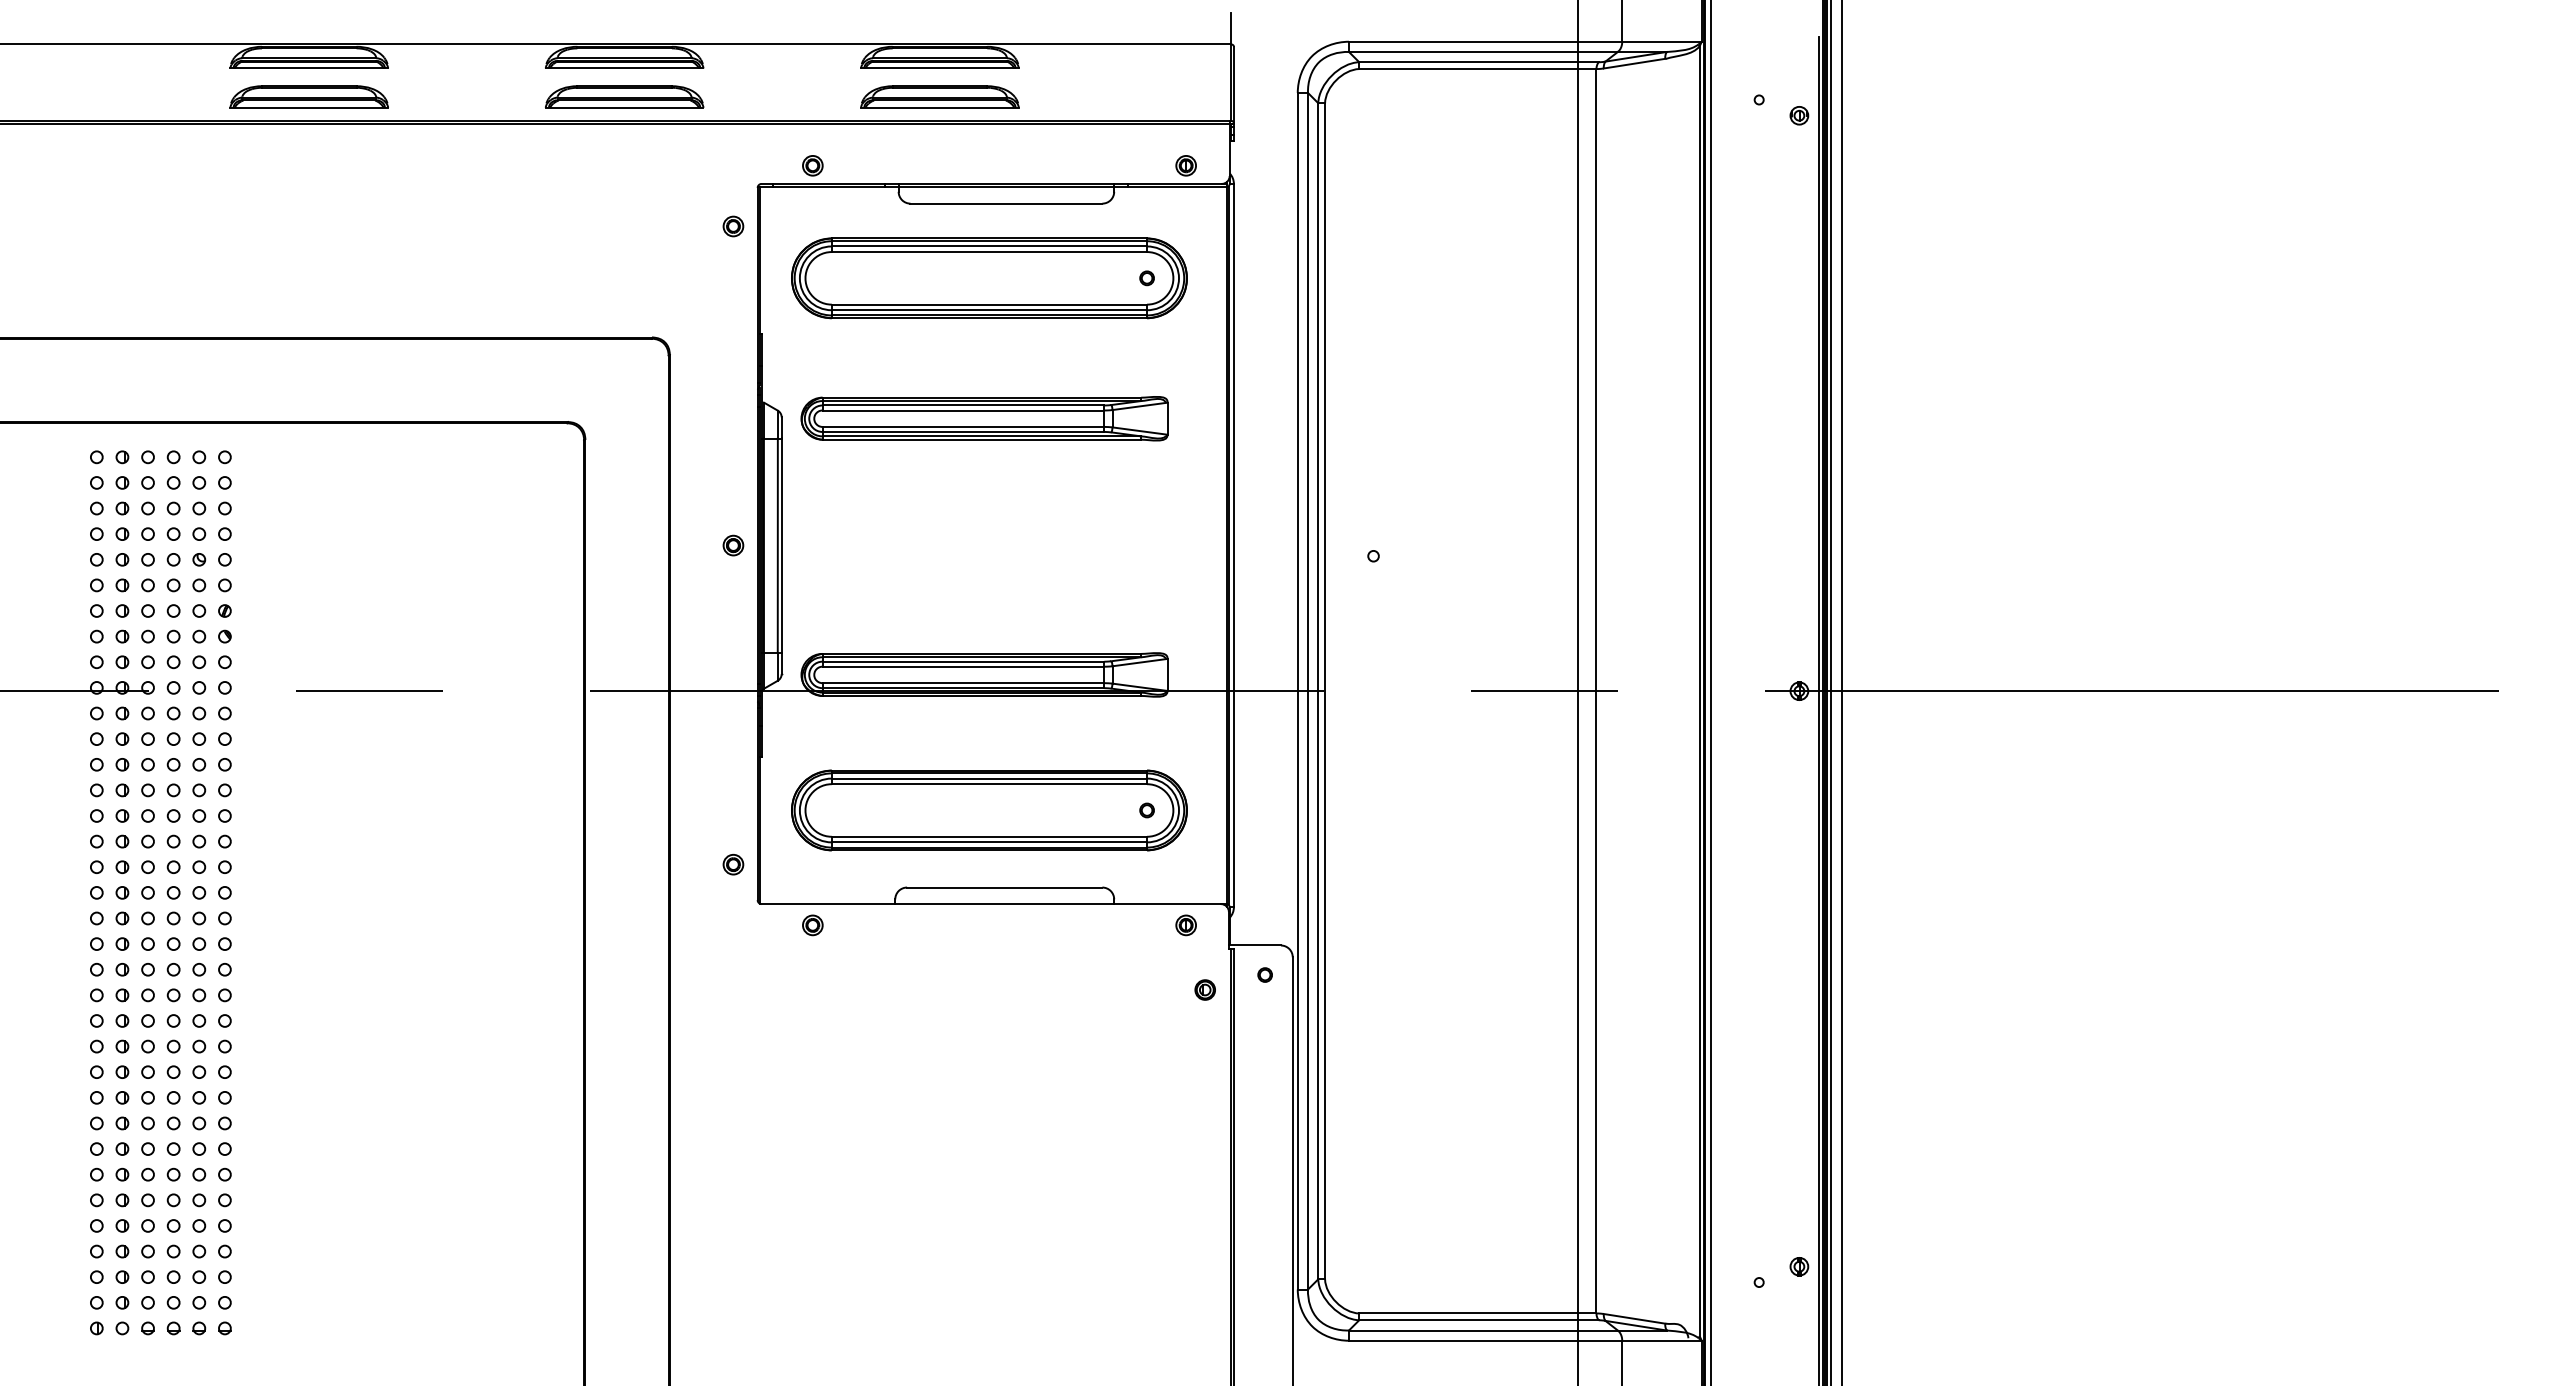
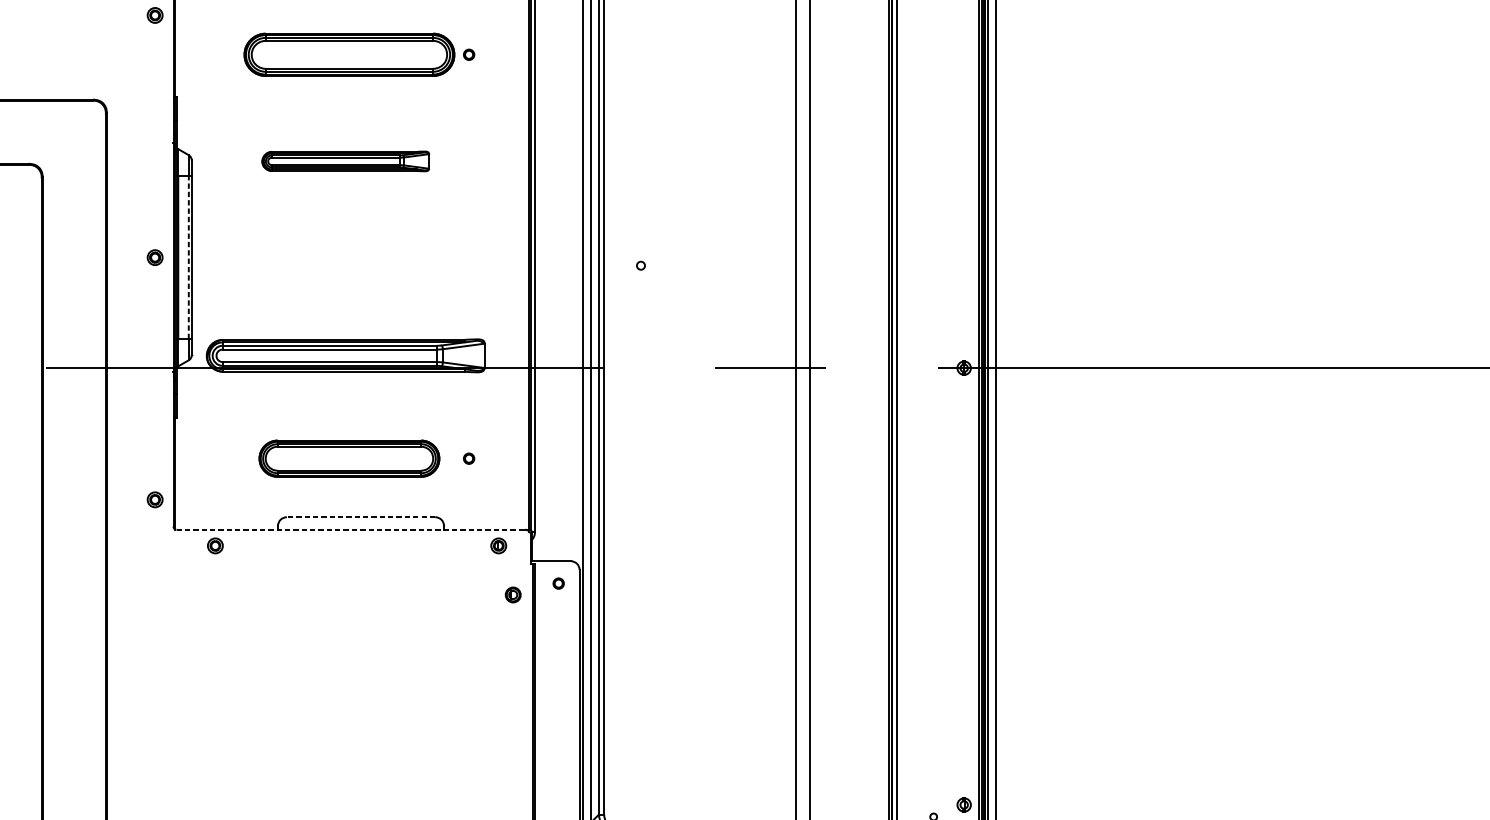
part: (989, 278) -> (349, 54), size x0.7
part: (984, 418) -> (345, 161), size x0.6
line: (777, 545) -> (188, 257), solid -> dashed
part: (989, 810) -> (349, 458), size x0.6
line: (1004, 887) -> (360, 517), solid -> dashed
line: (991, 904) -> (351, 530), solid -> dashed

